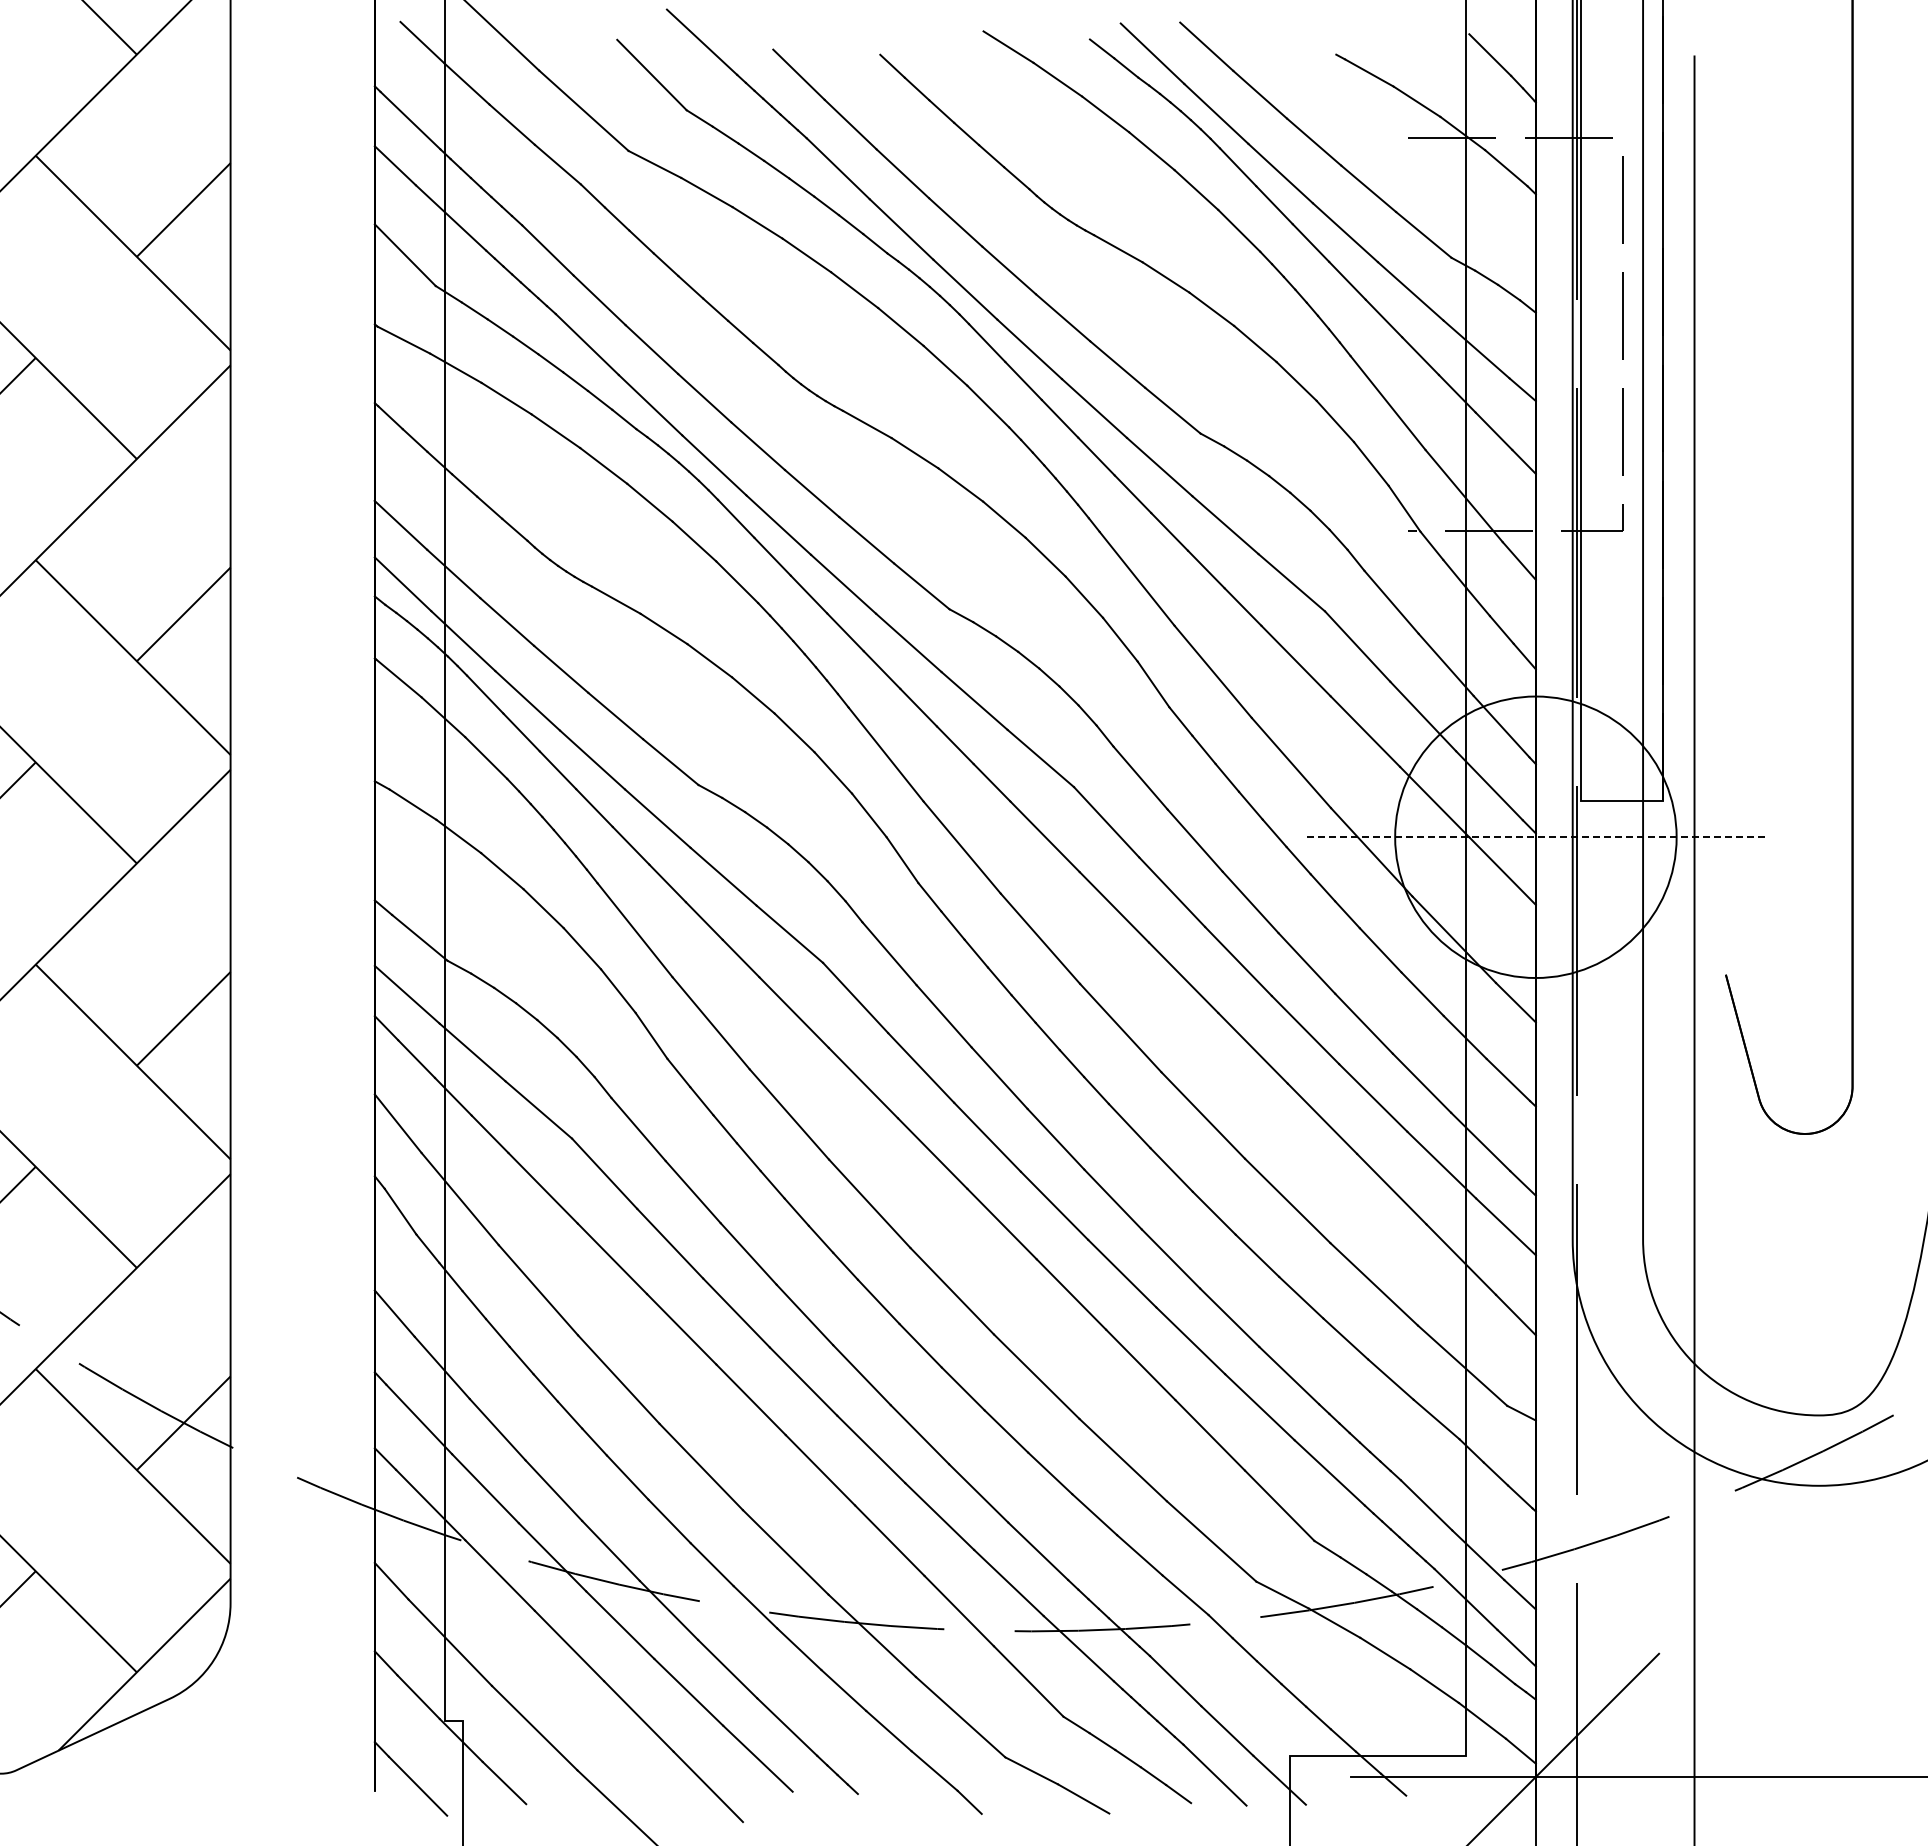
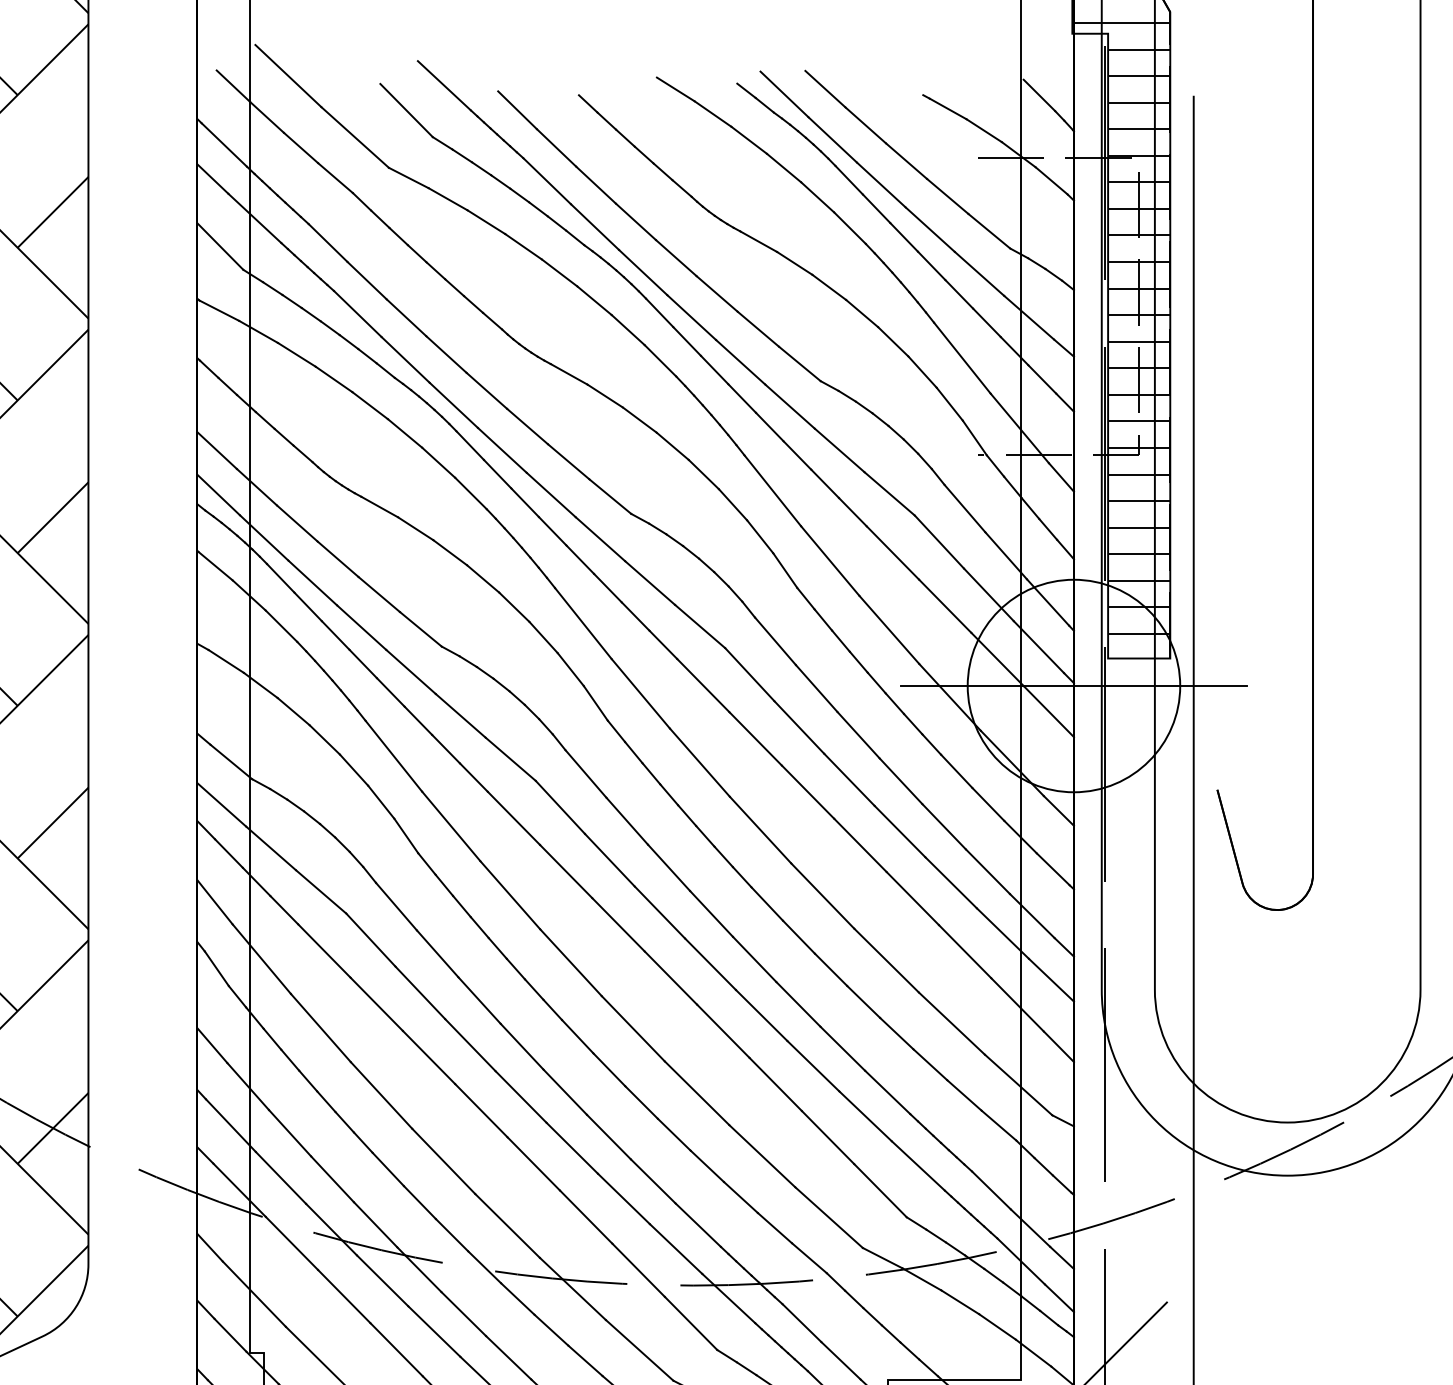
hatch: (1622, 398) -> (1139, 354), added
line: (1535, 837) -> (1073, 686), dashed -> solid

